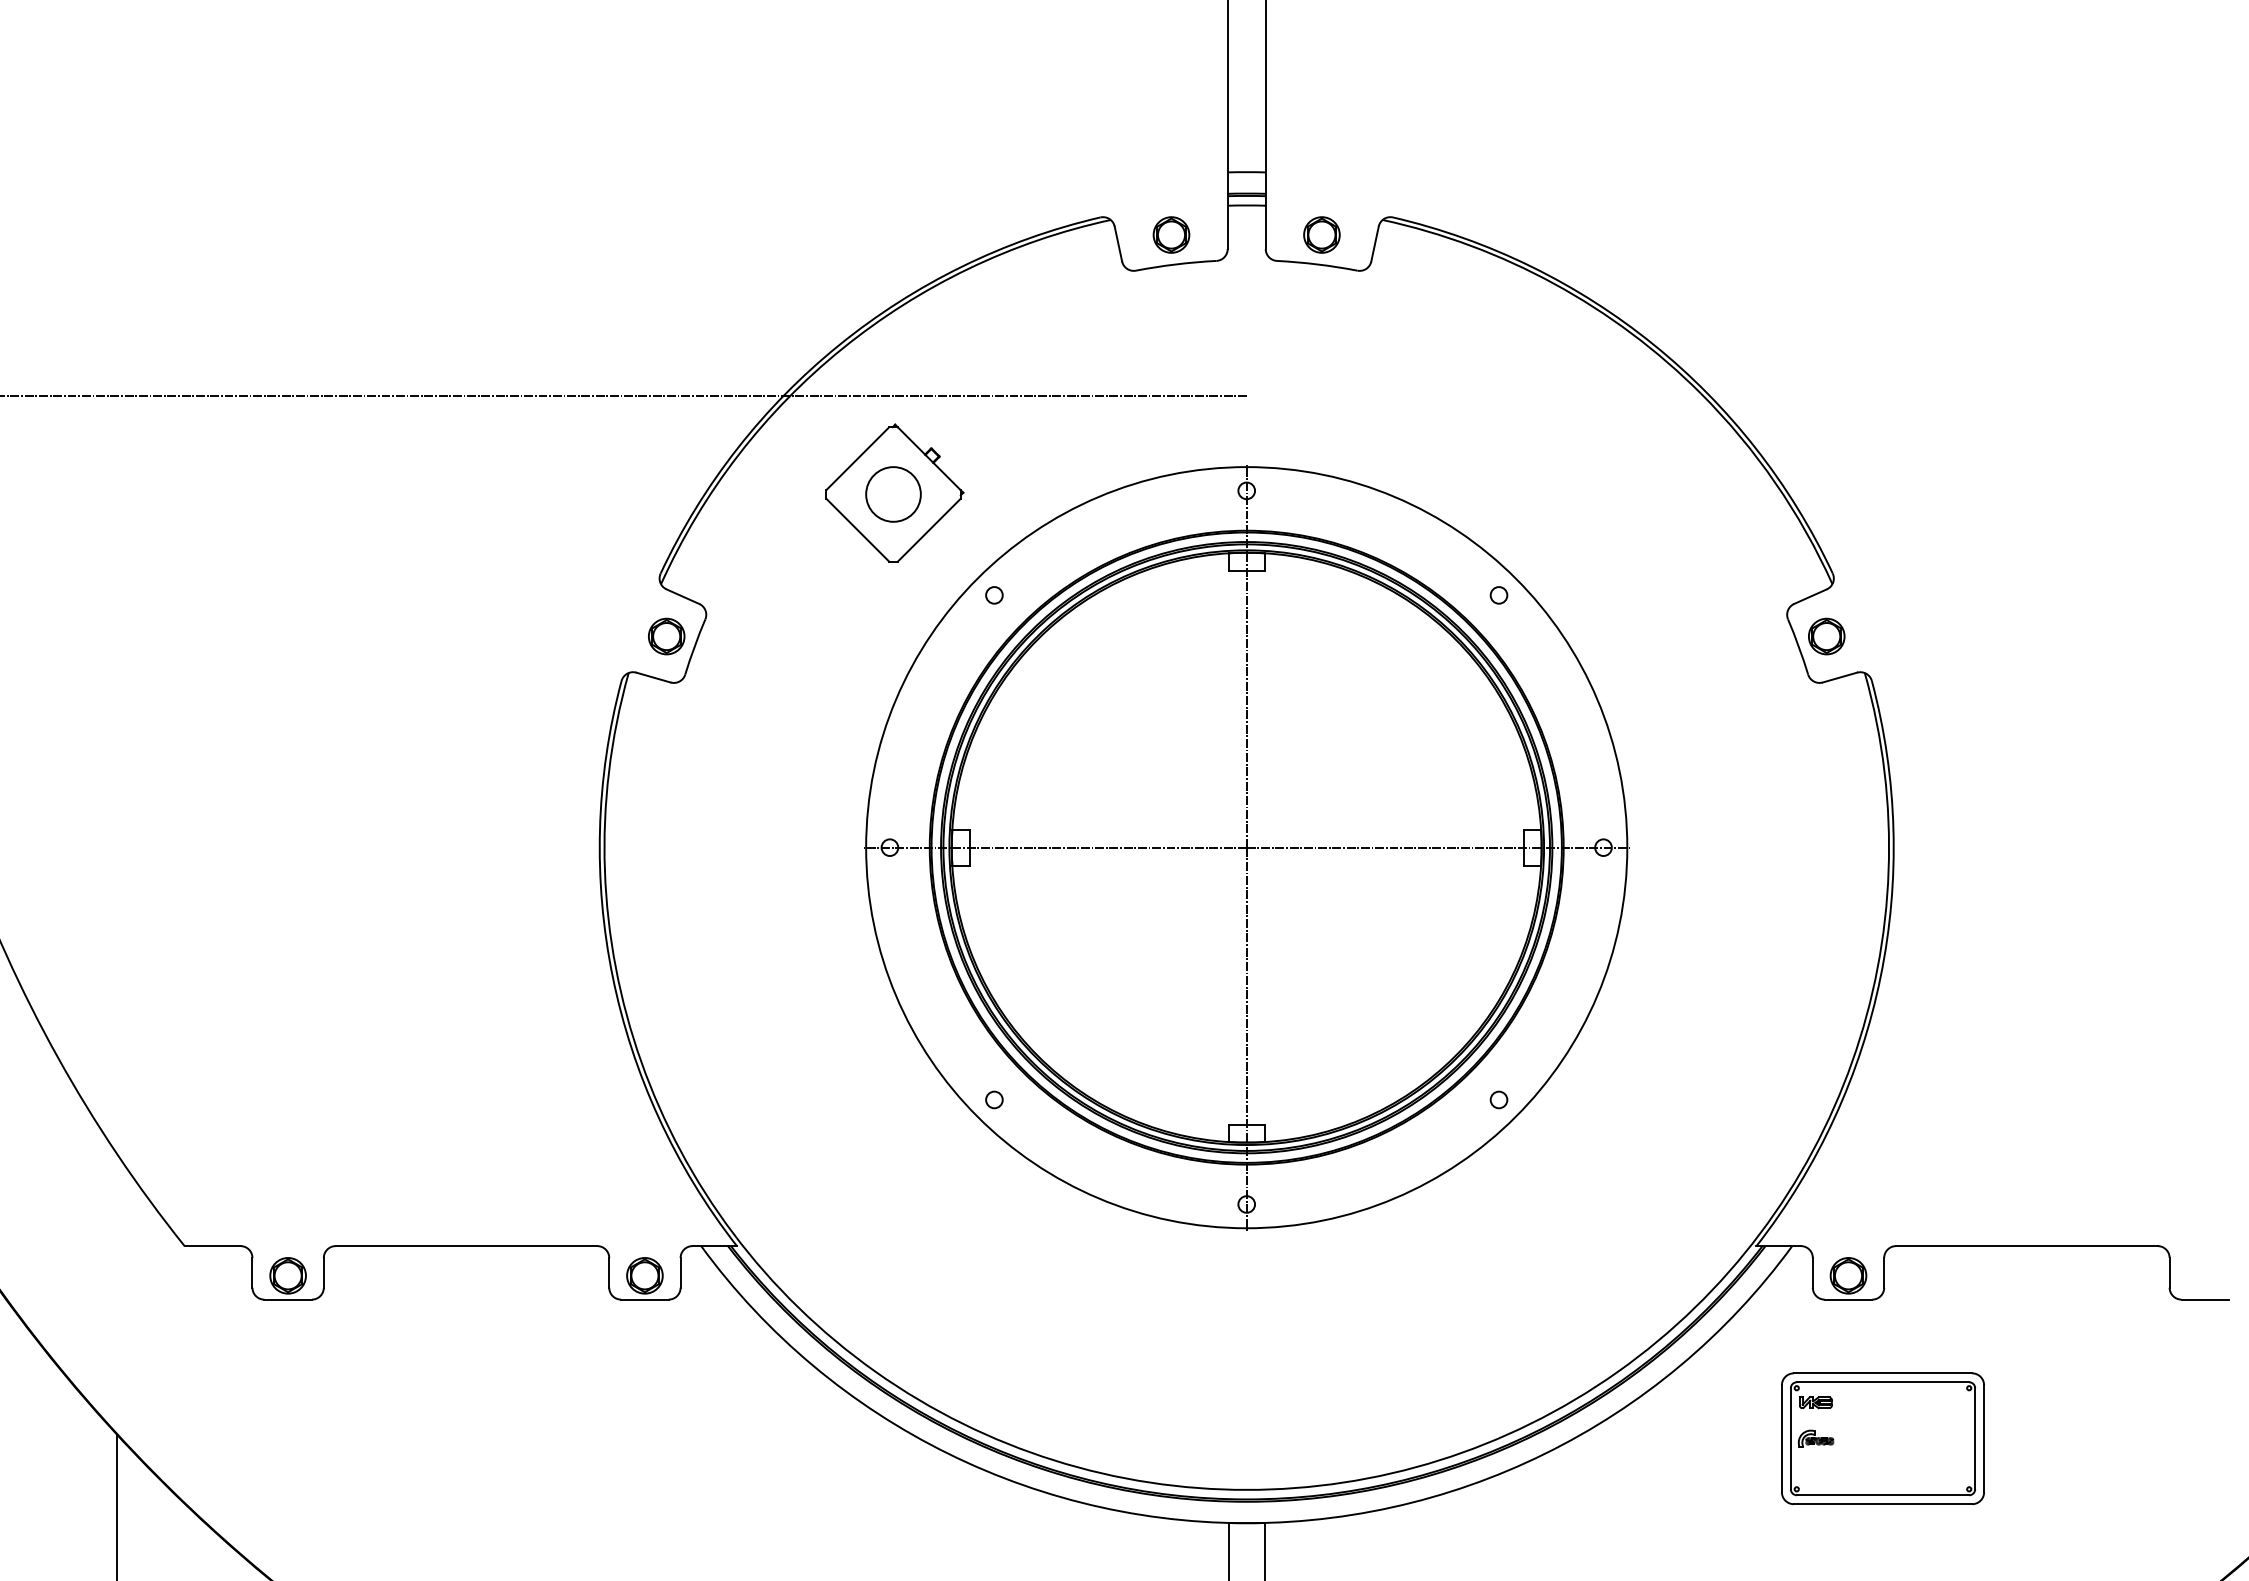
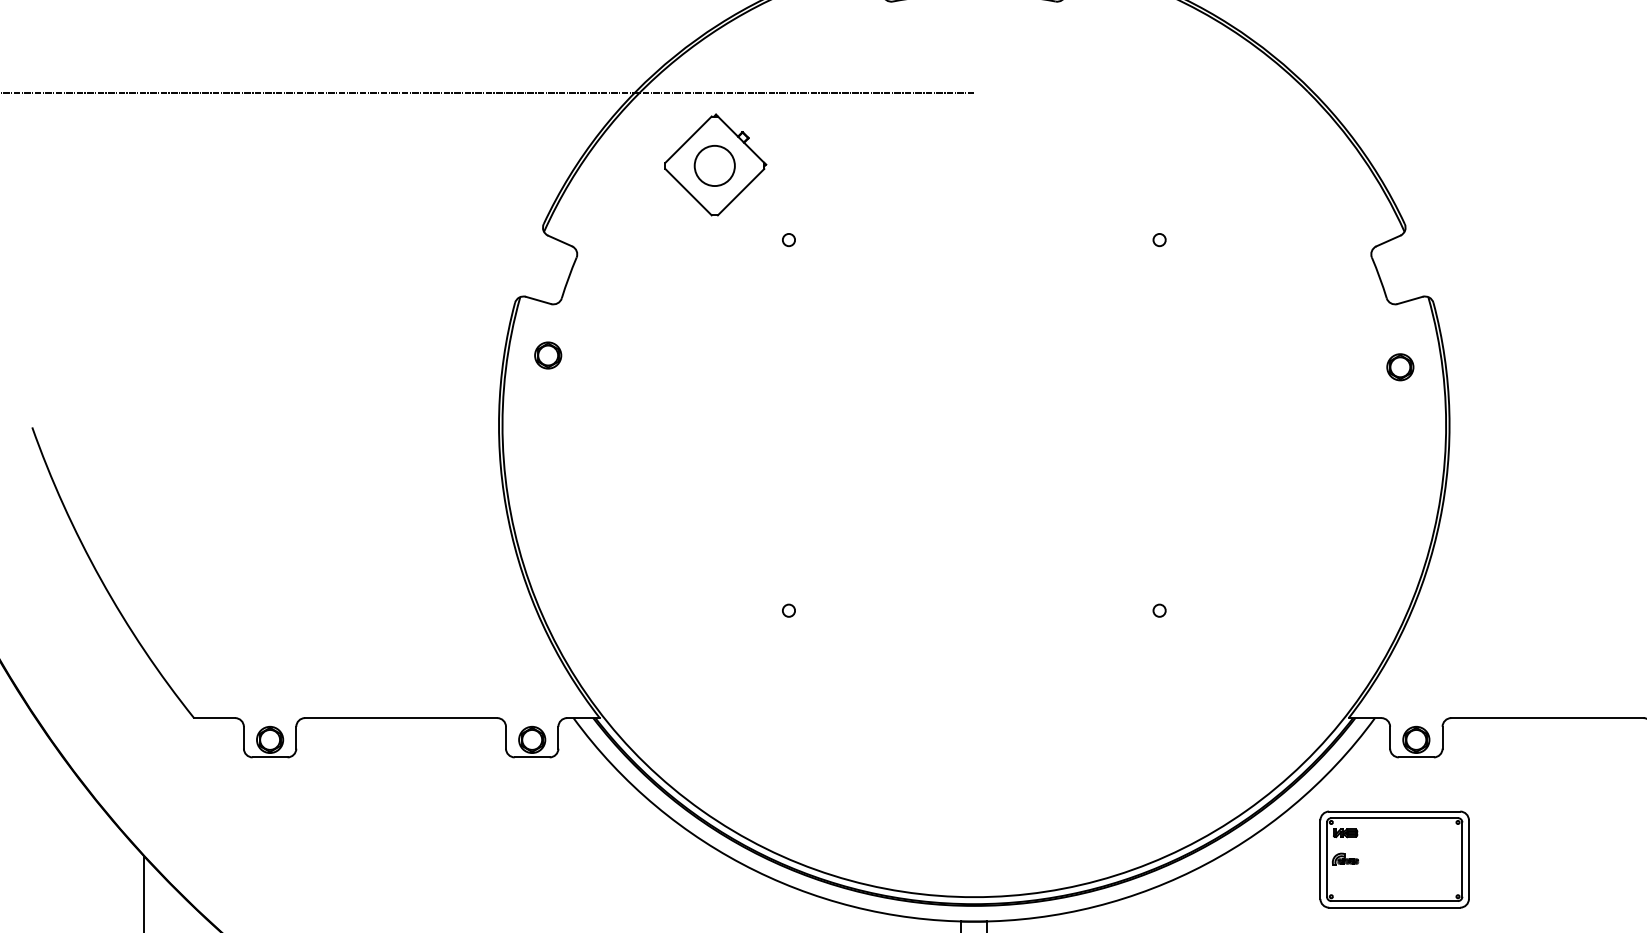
part: (666, 636) -> (548, 355), moved
part: (1826, 636) -> (1400, 367), moved
part: (1246, 847) -> (974, 425), removed
part: (1882, 1438) -> (1394, 859), moved

